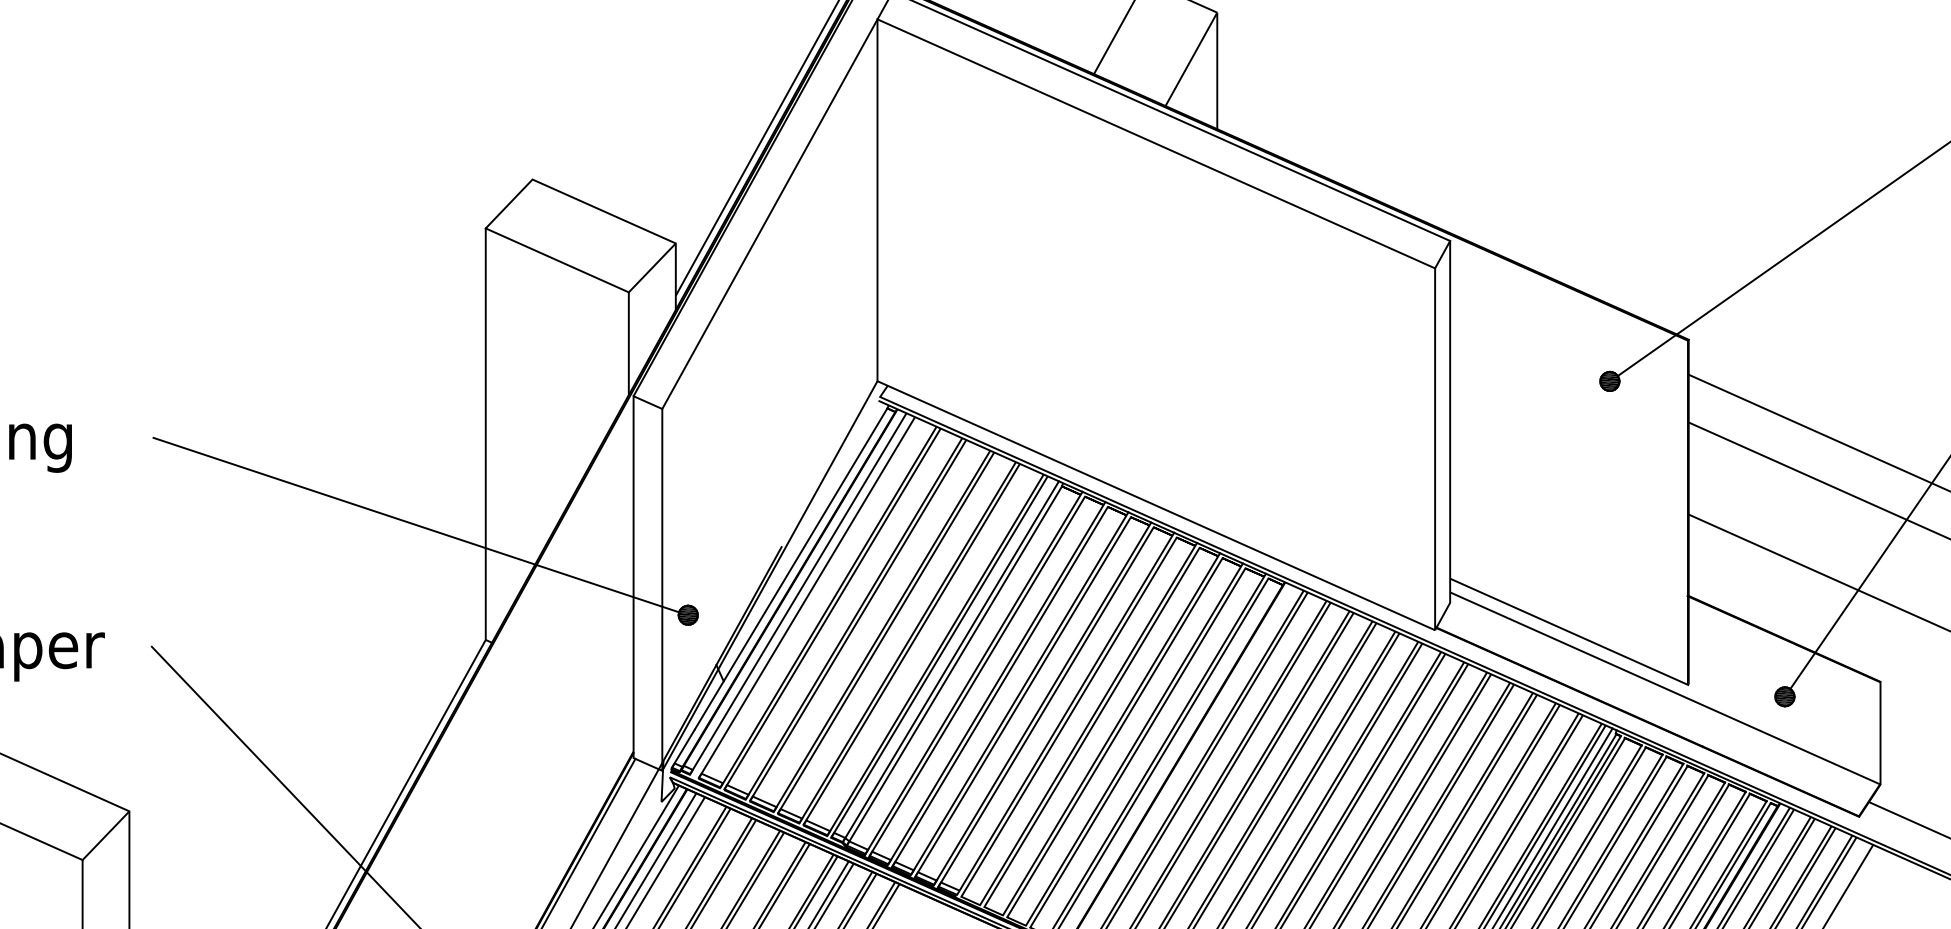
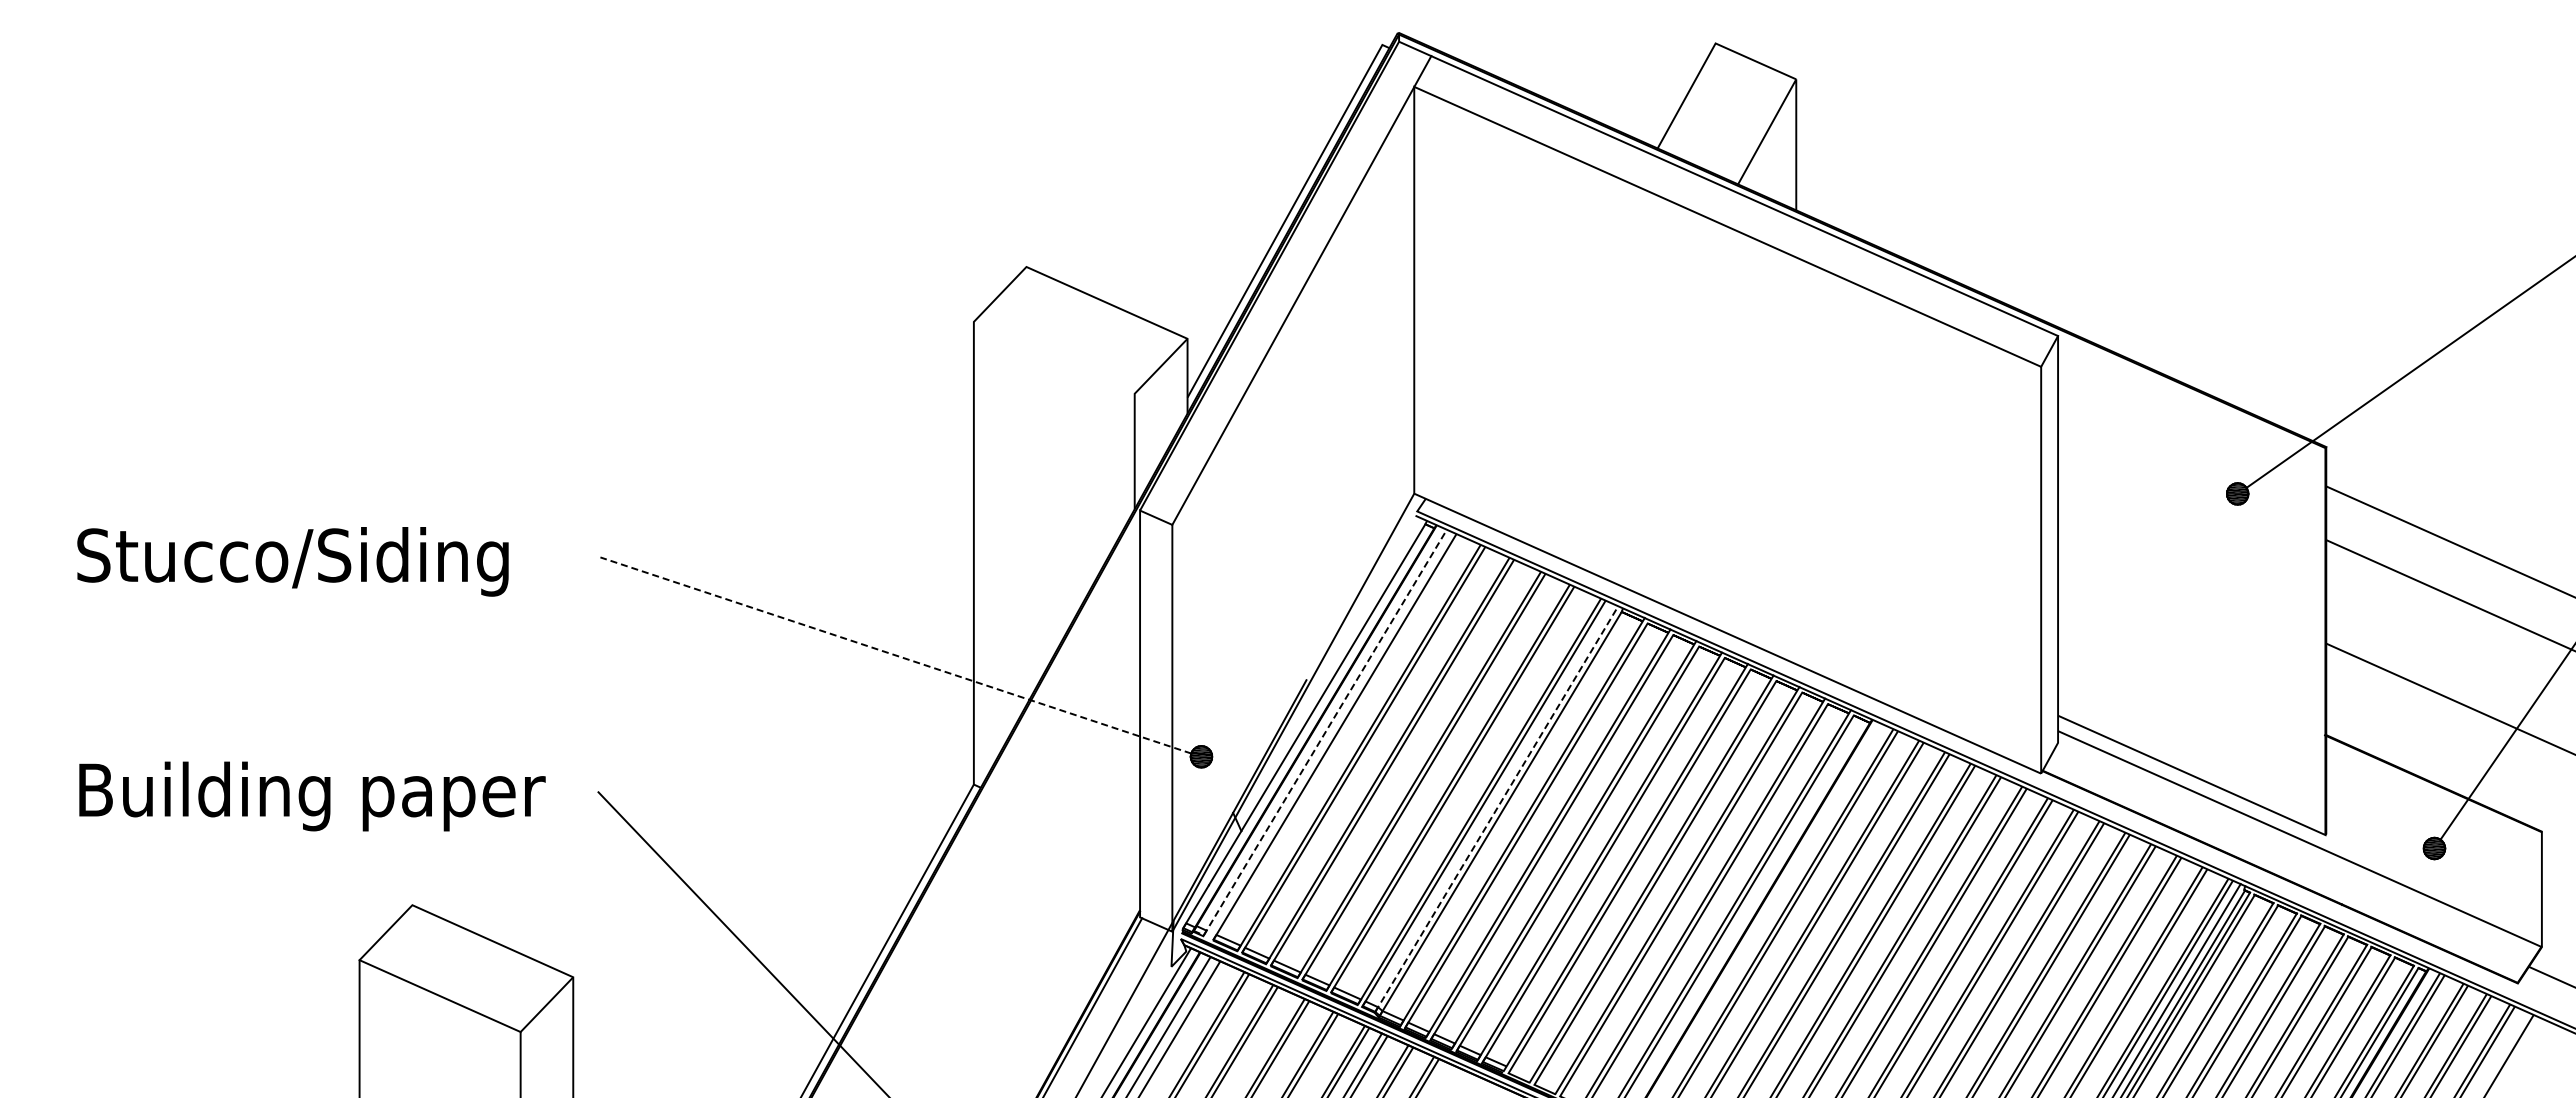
line: (556, 260) -> (1053, 357), removed
line: (416, 525) -> (895, 655), solid -> dashed
line: (795, 598) -> (1322, 737), solid -> dashed
line: (951, 661) -> (1497, 808), solid -> dashed

